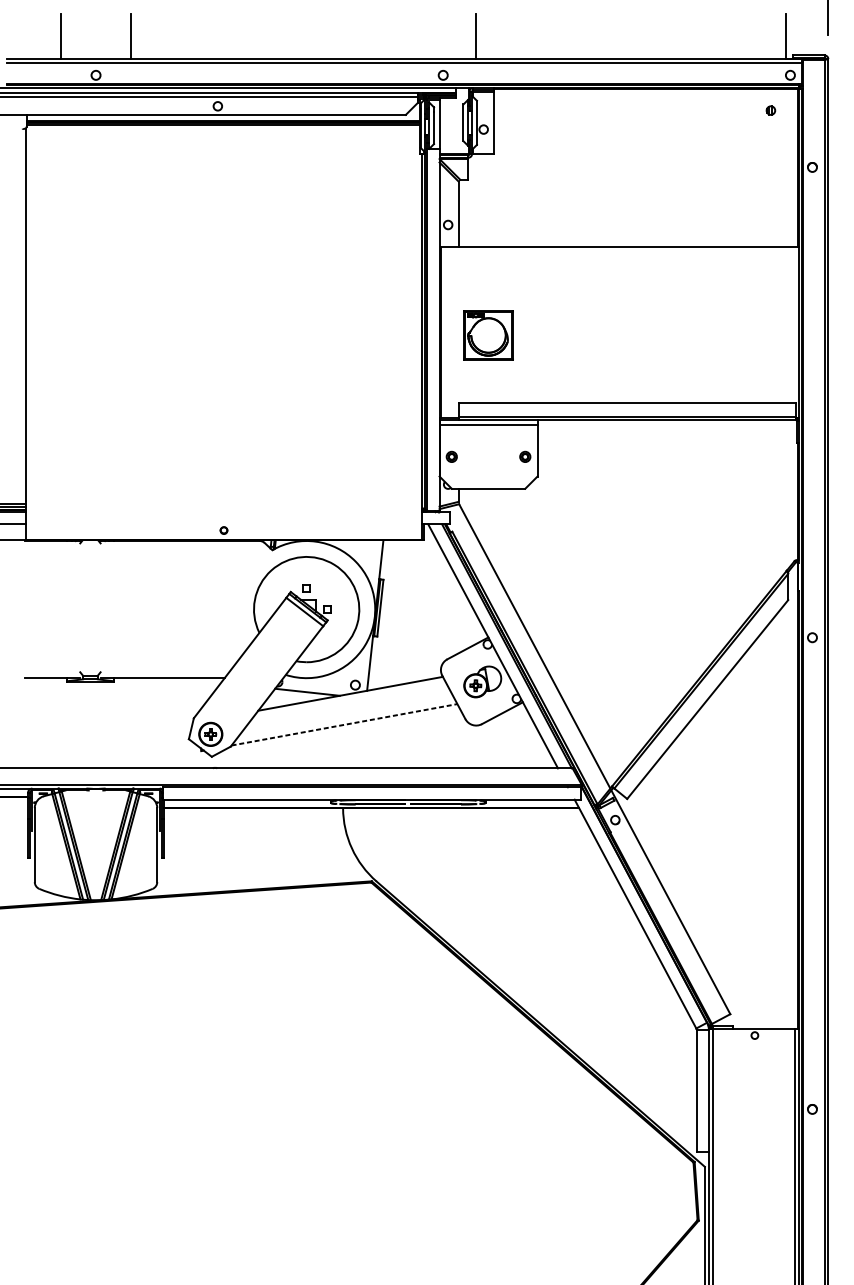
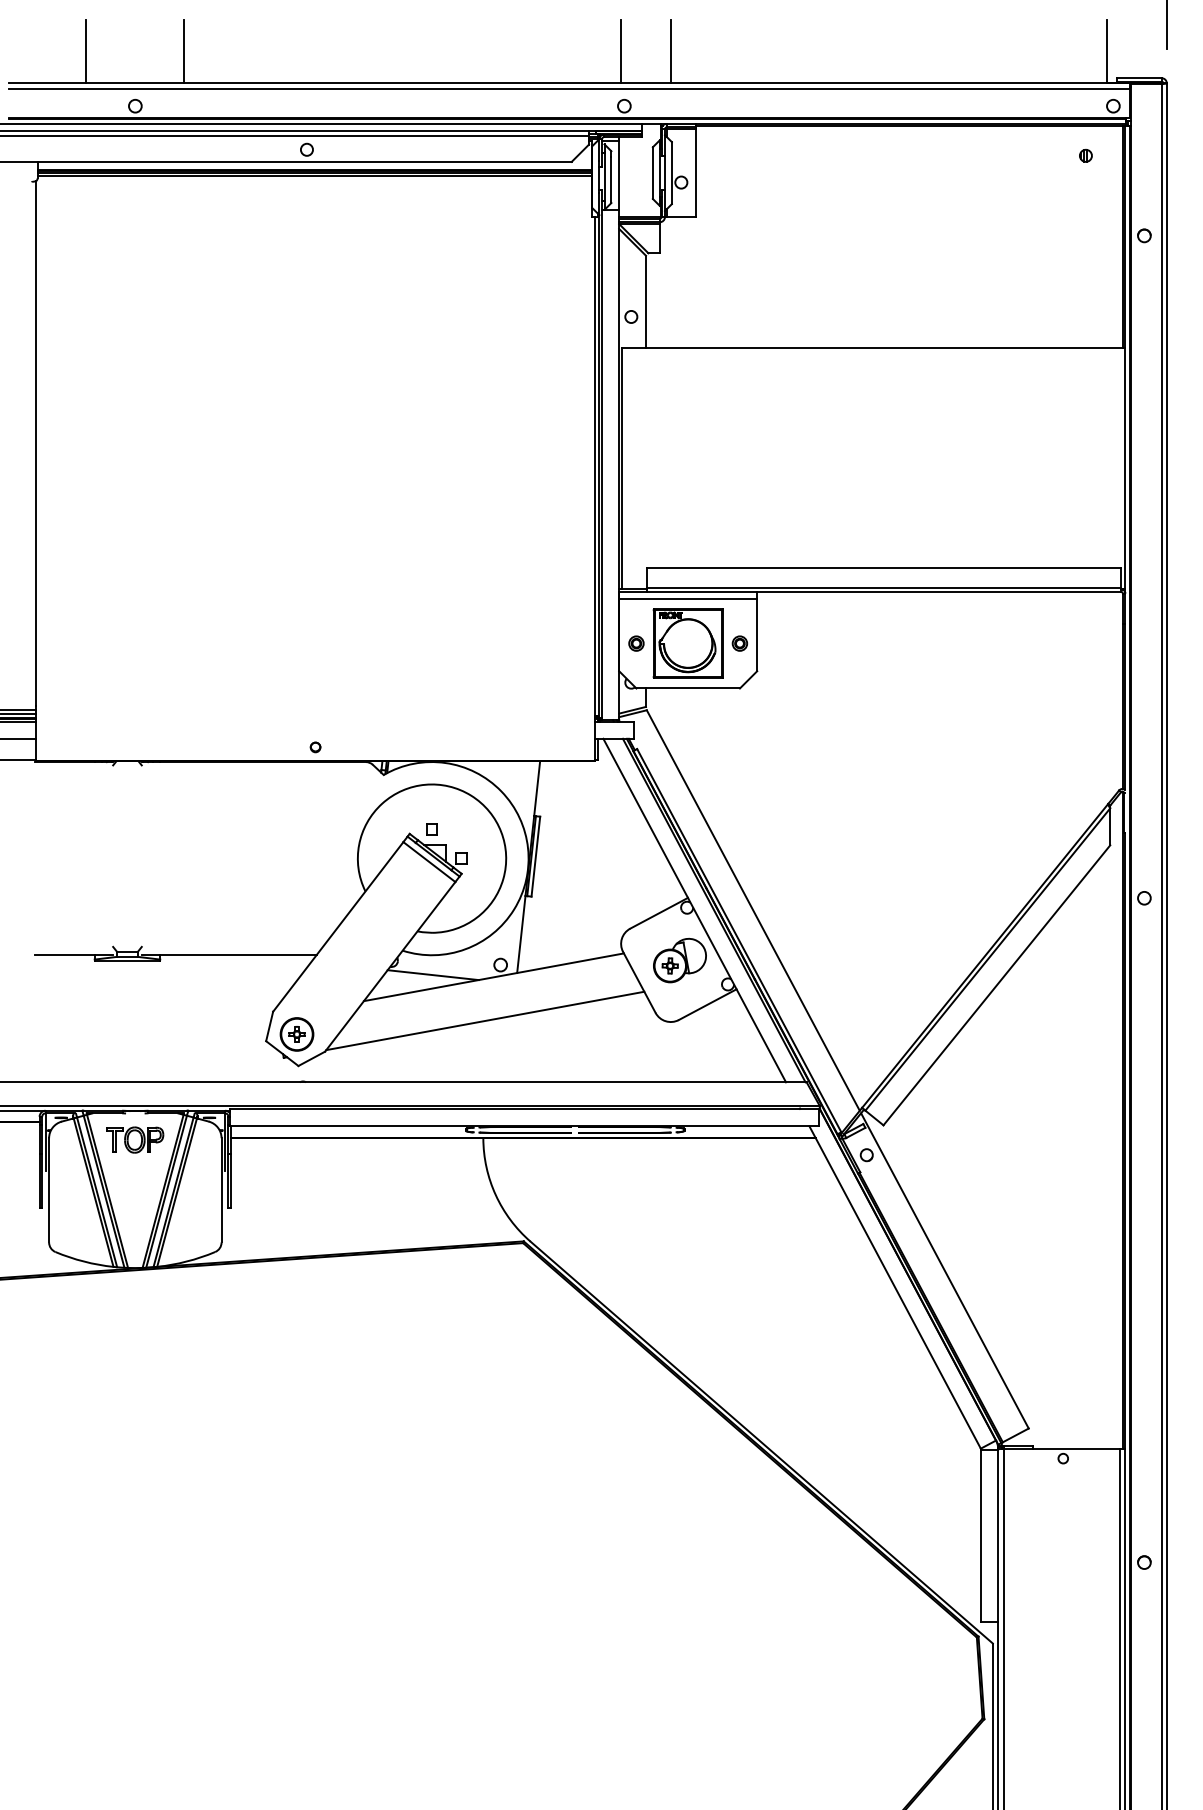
line: (440, 36) -> (620, 51), added
part: (488, 335) -> (687, 643), moved
line: (344, 724) -> (485, 1020), dashed -> solid
part: (96, 808) -> (135, 1139), added

